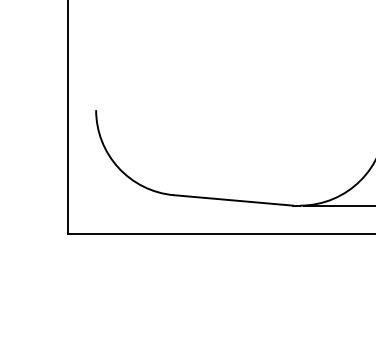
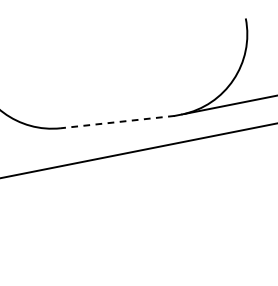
line: (233, 200) -> (117, 122), solid -> dashed

